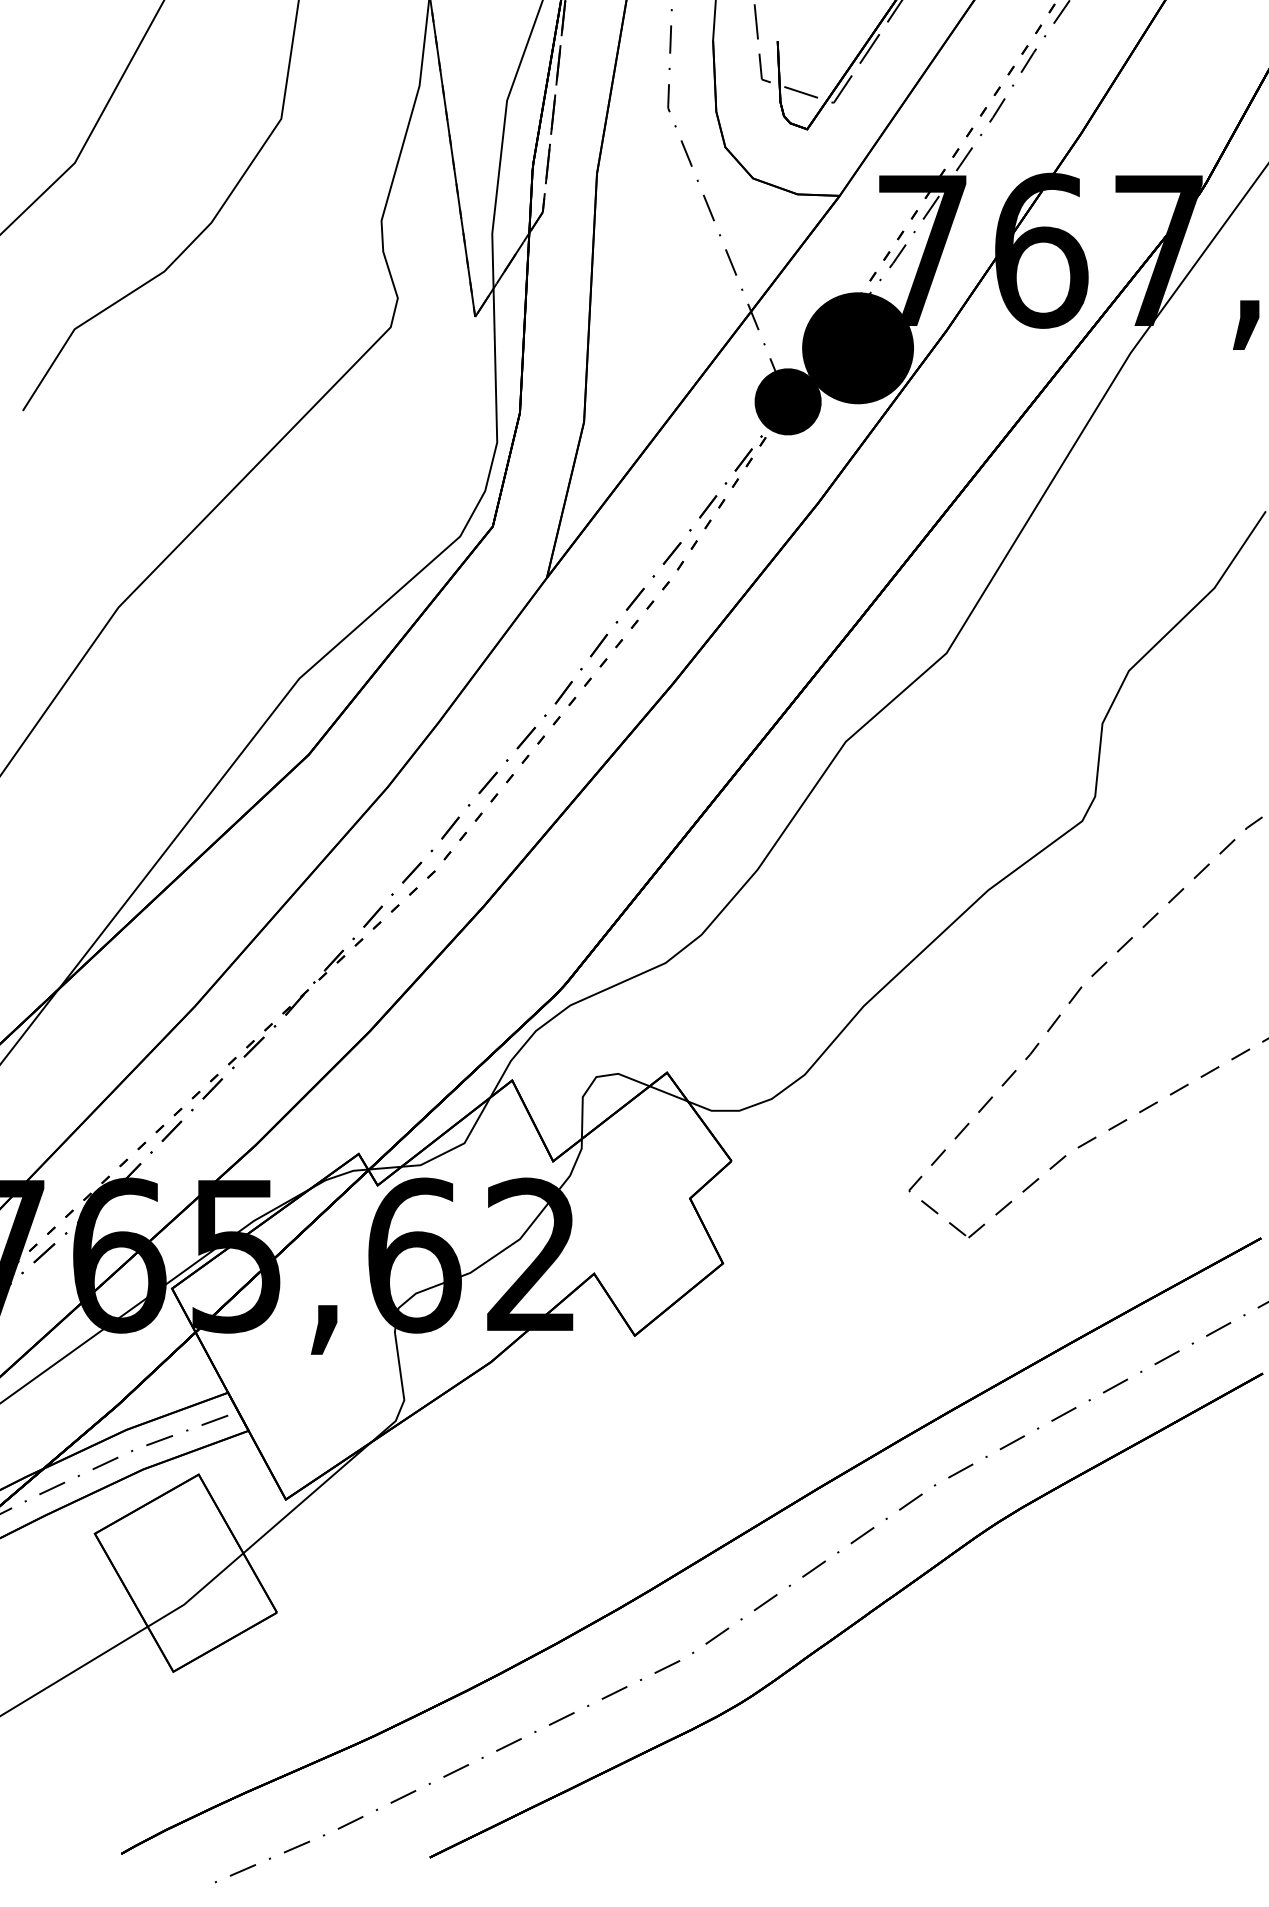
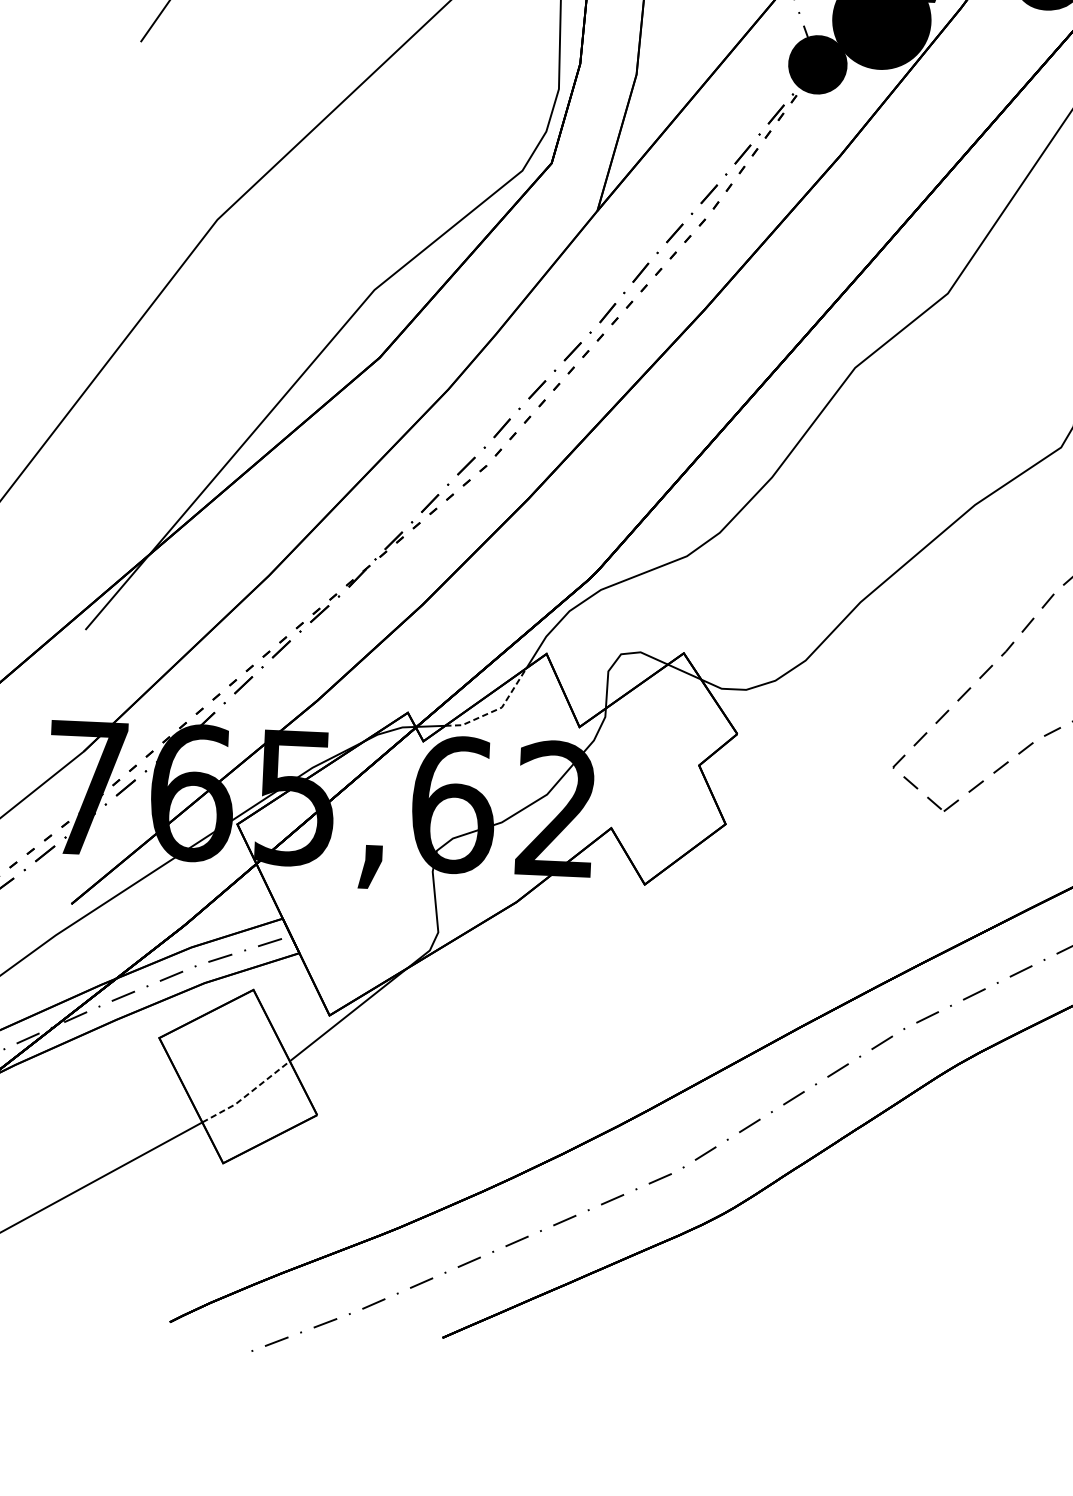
line: (457, 1146) -> (495, 710), solid -> dashed
line: (197, 1593) -> (247, 1095), solid -> dashed

